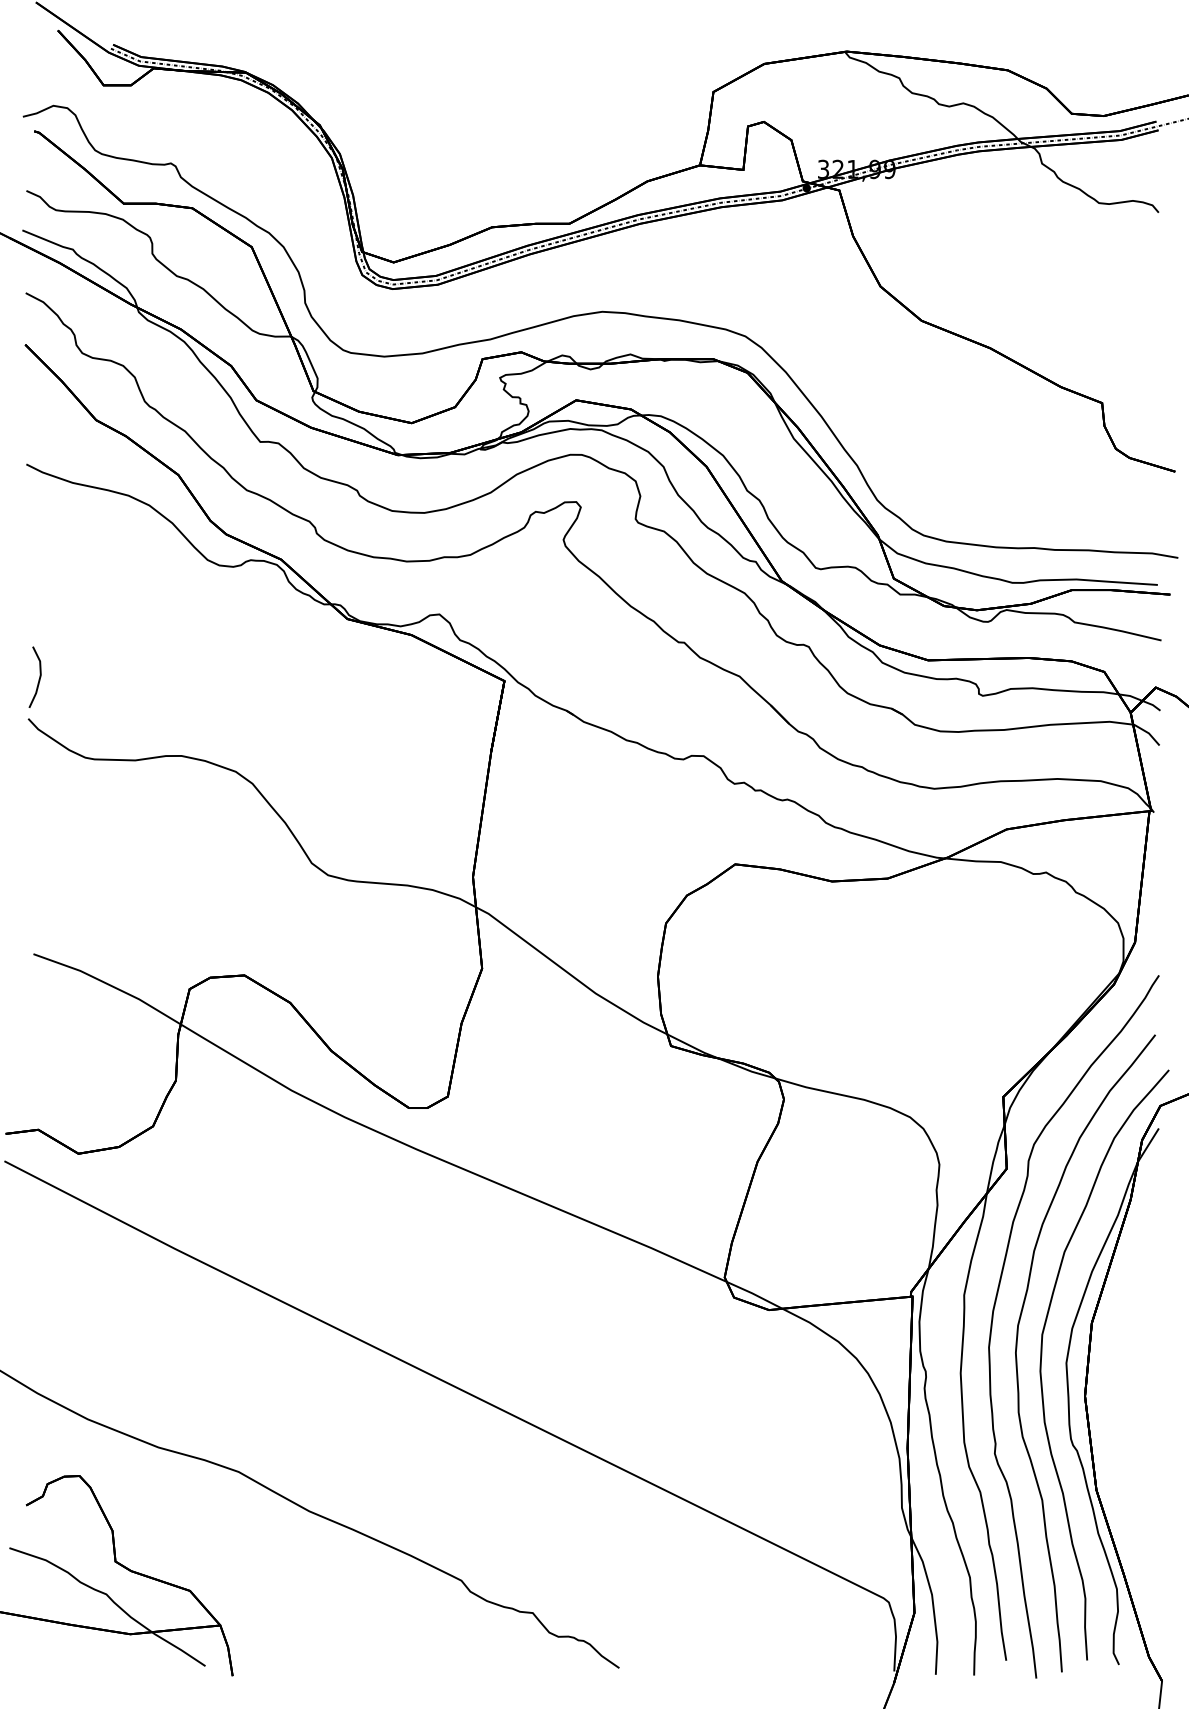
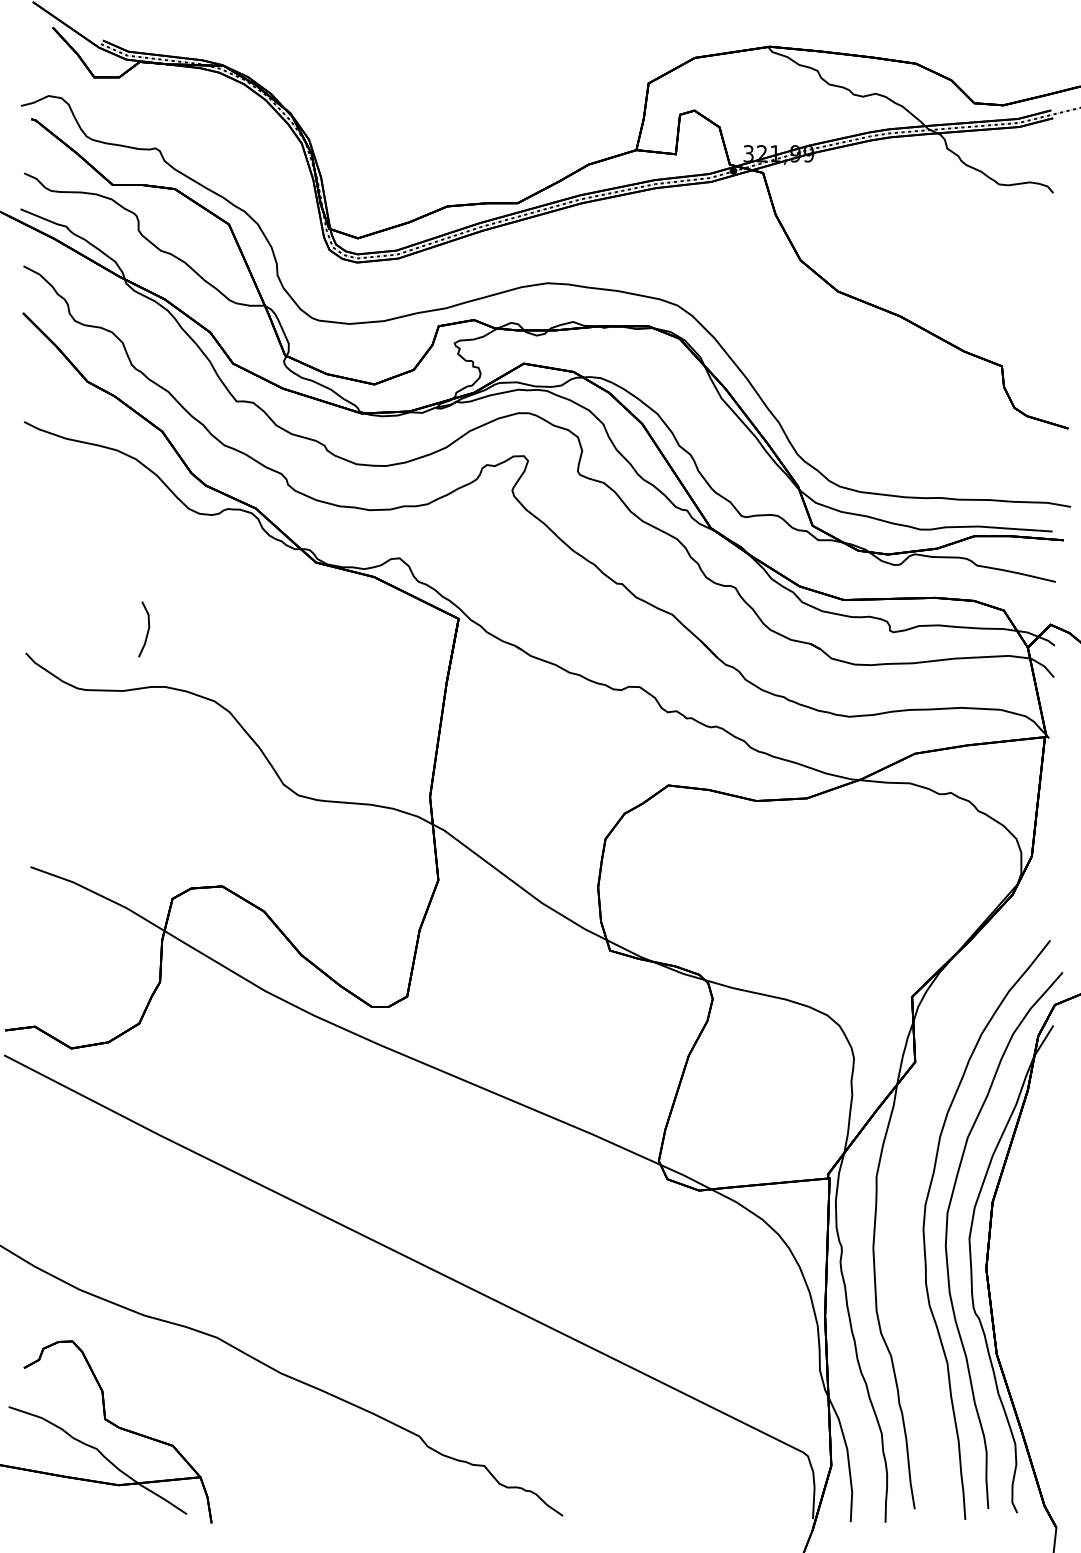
line: (38, 677) -> (147, 629), moved
curve: (993, 1317) -> (903, 1197), removed

